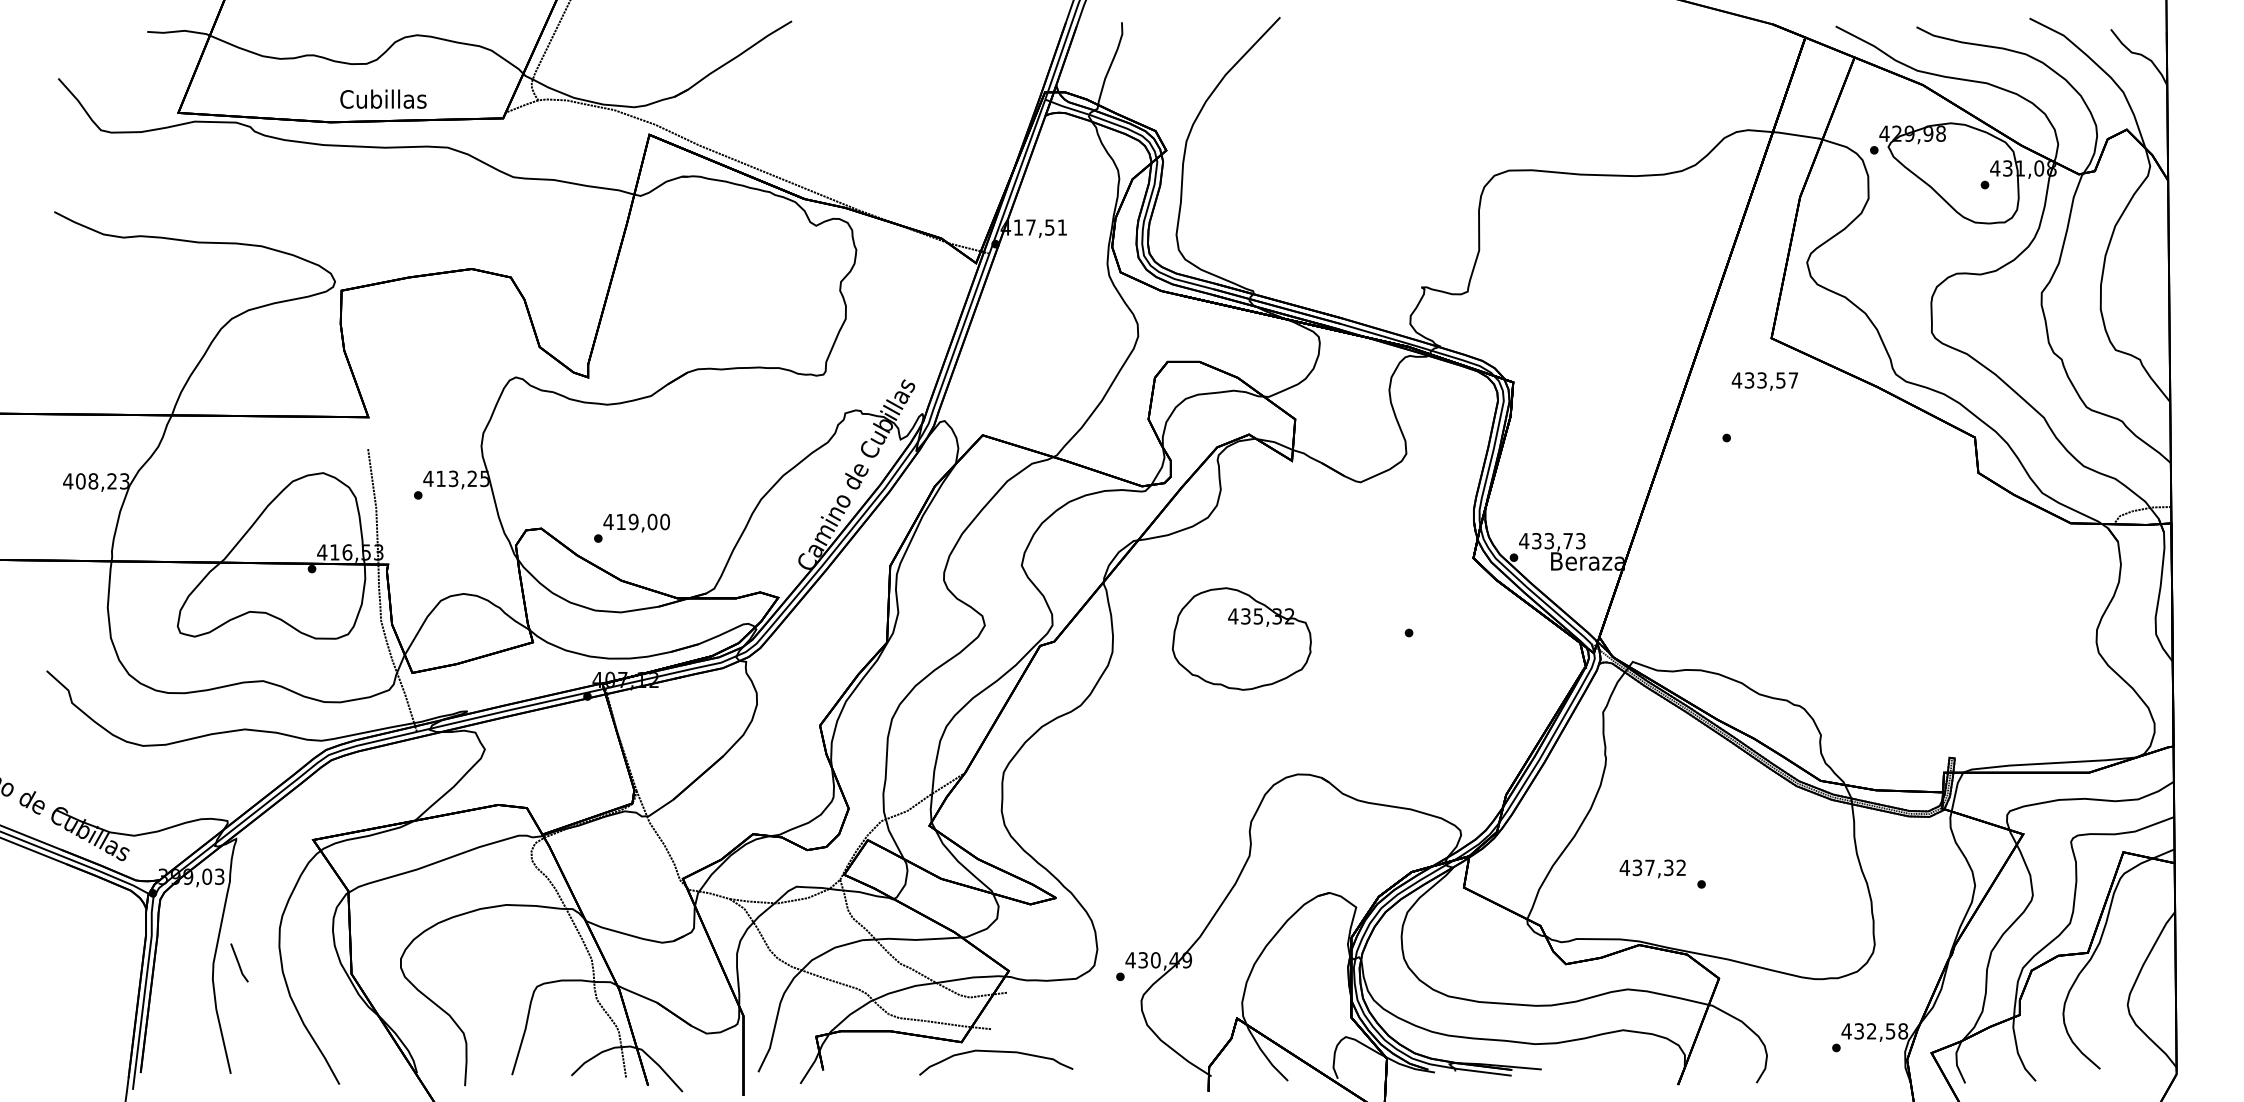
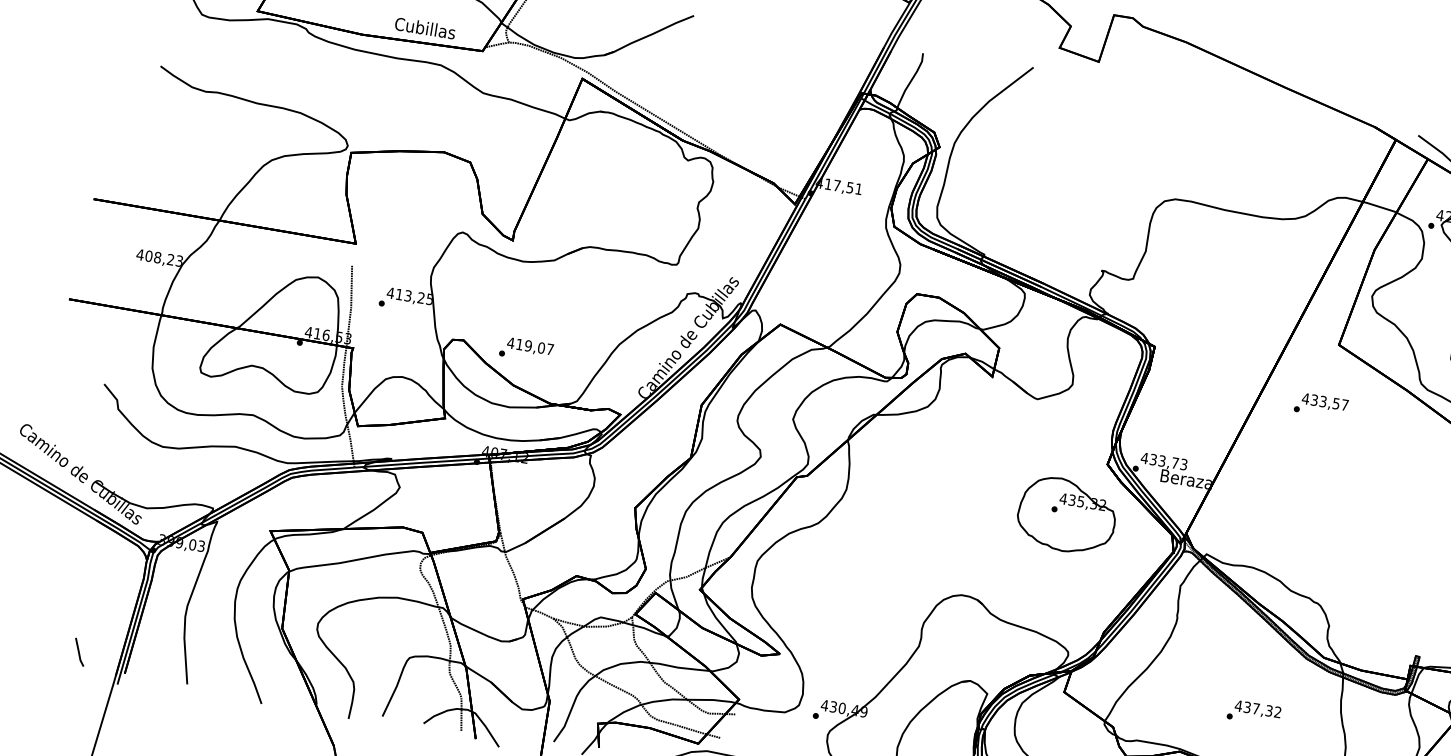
text: (383, 98) -> (425, 27), moved
text: (1764, 381) -> (1324, 402), moved
text: (664, 521) -> (549, 349), 419,00 -> 419,07
part: (1241, 638) -> (1066, 515), moved
text: (1652, 868) -> (1257, 709), moved
part: (239, 962) -> (79, 651), moved

